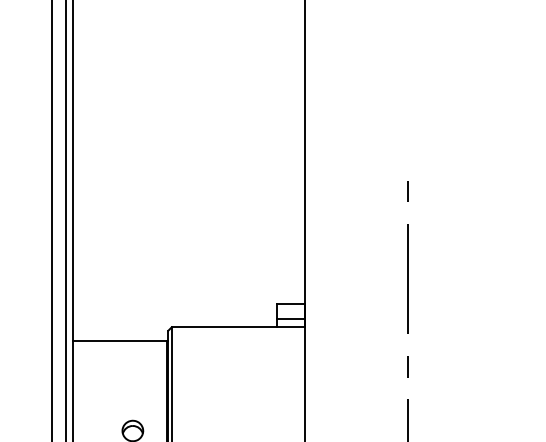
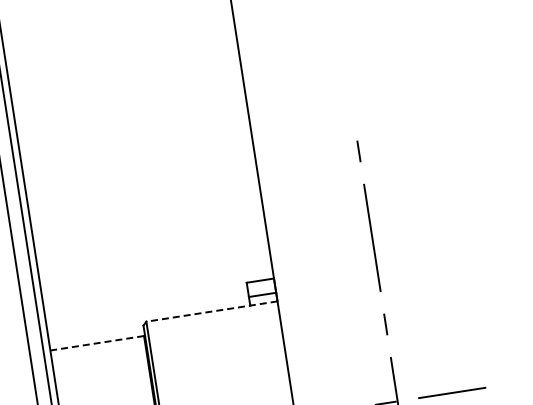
line: (237, 327) -> (211, 311), solid -> dashed
line: (119, 341) -> (96, 343), solid -> dashed

